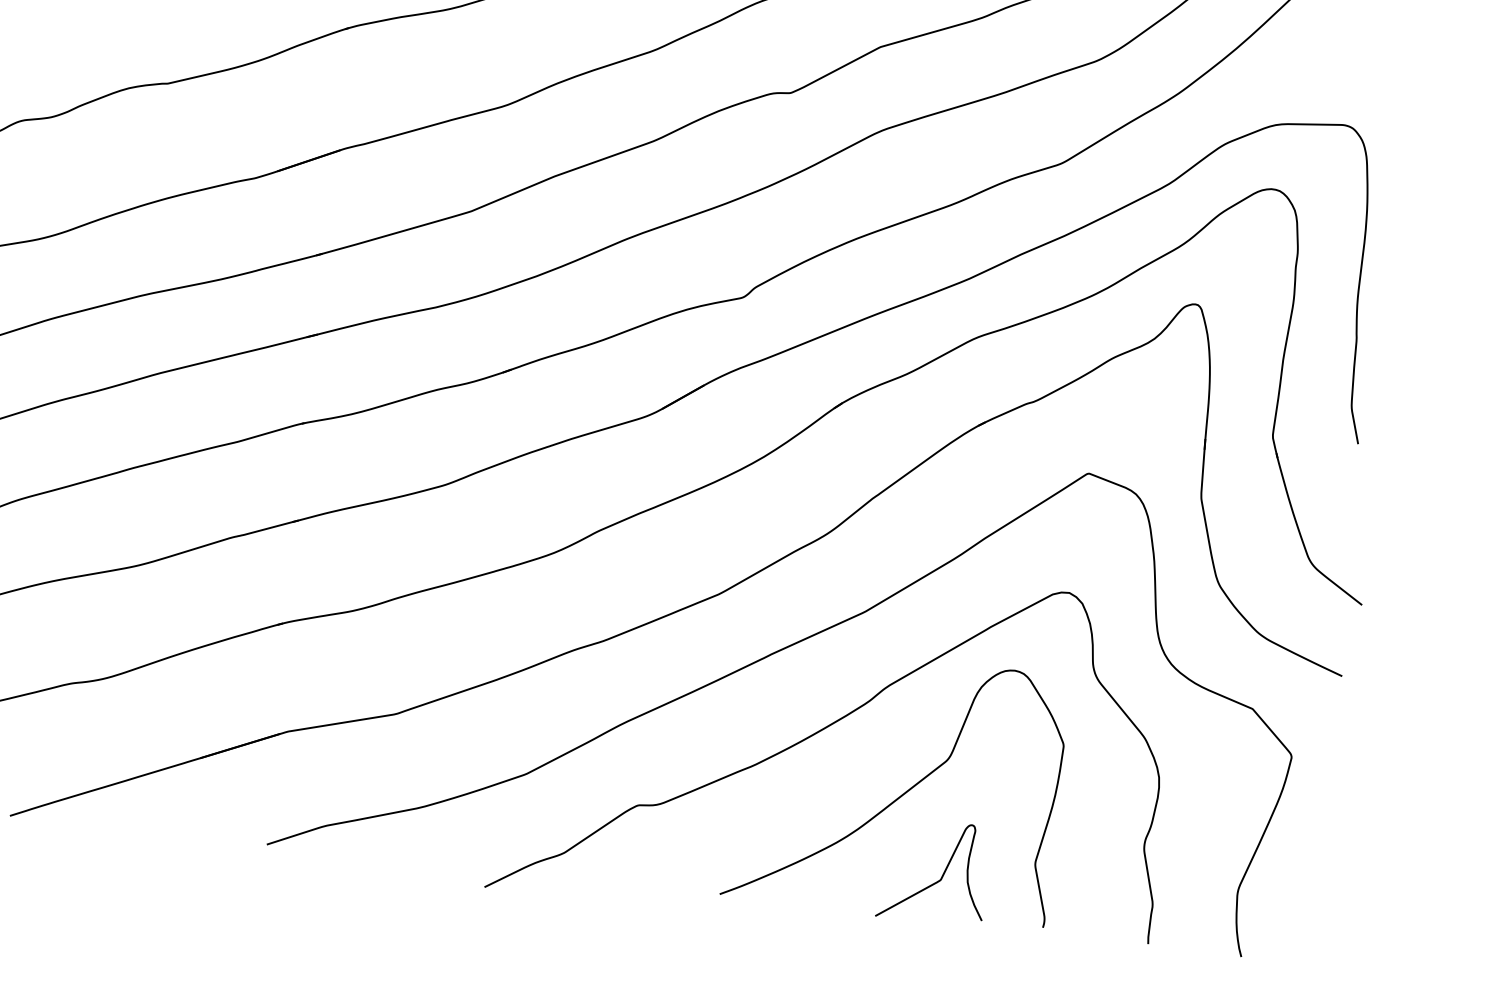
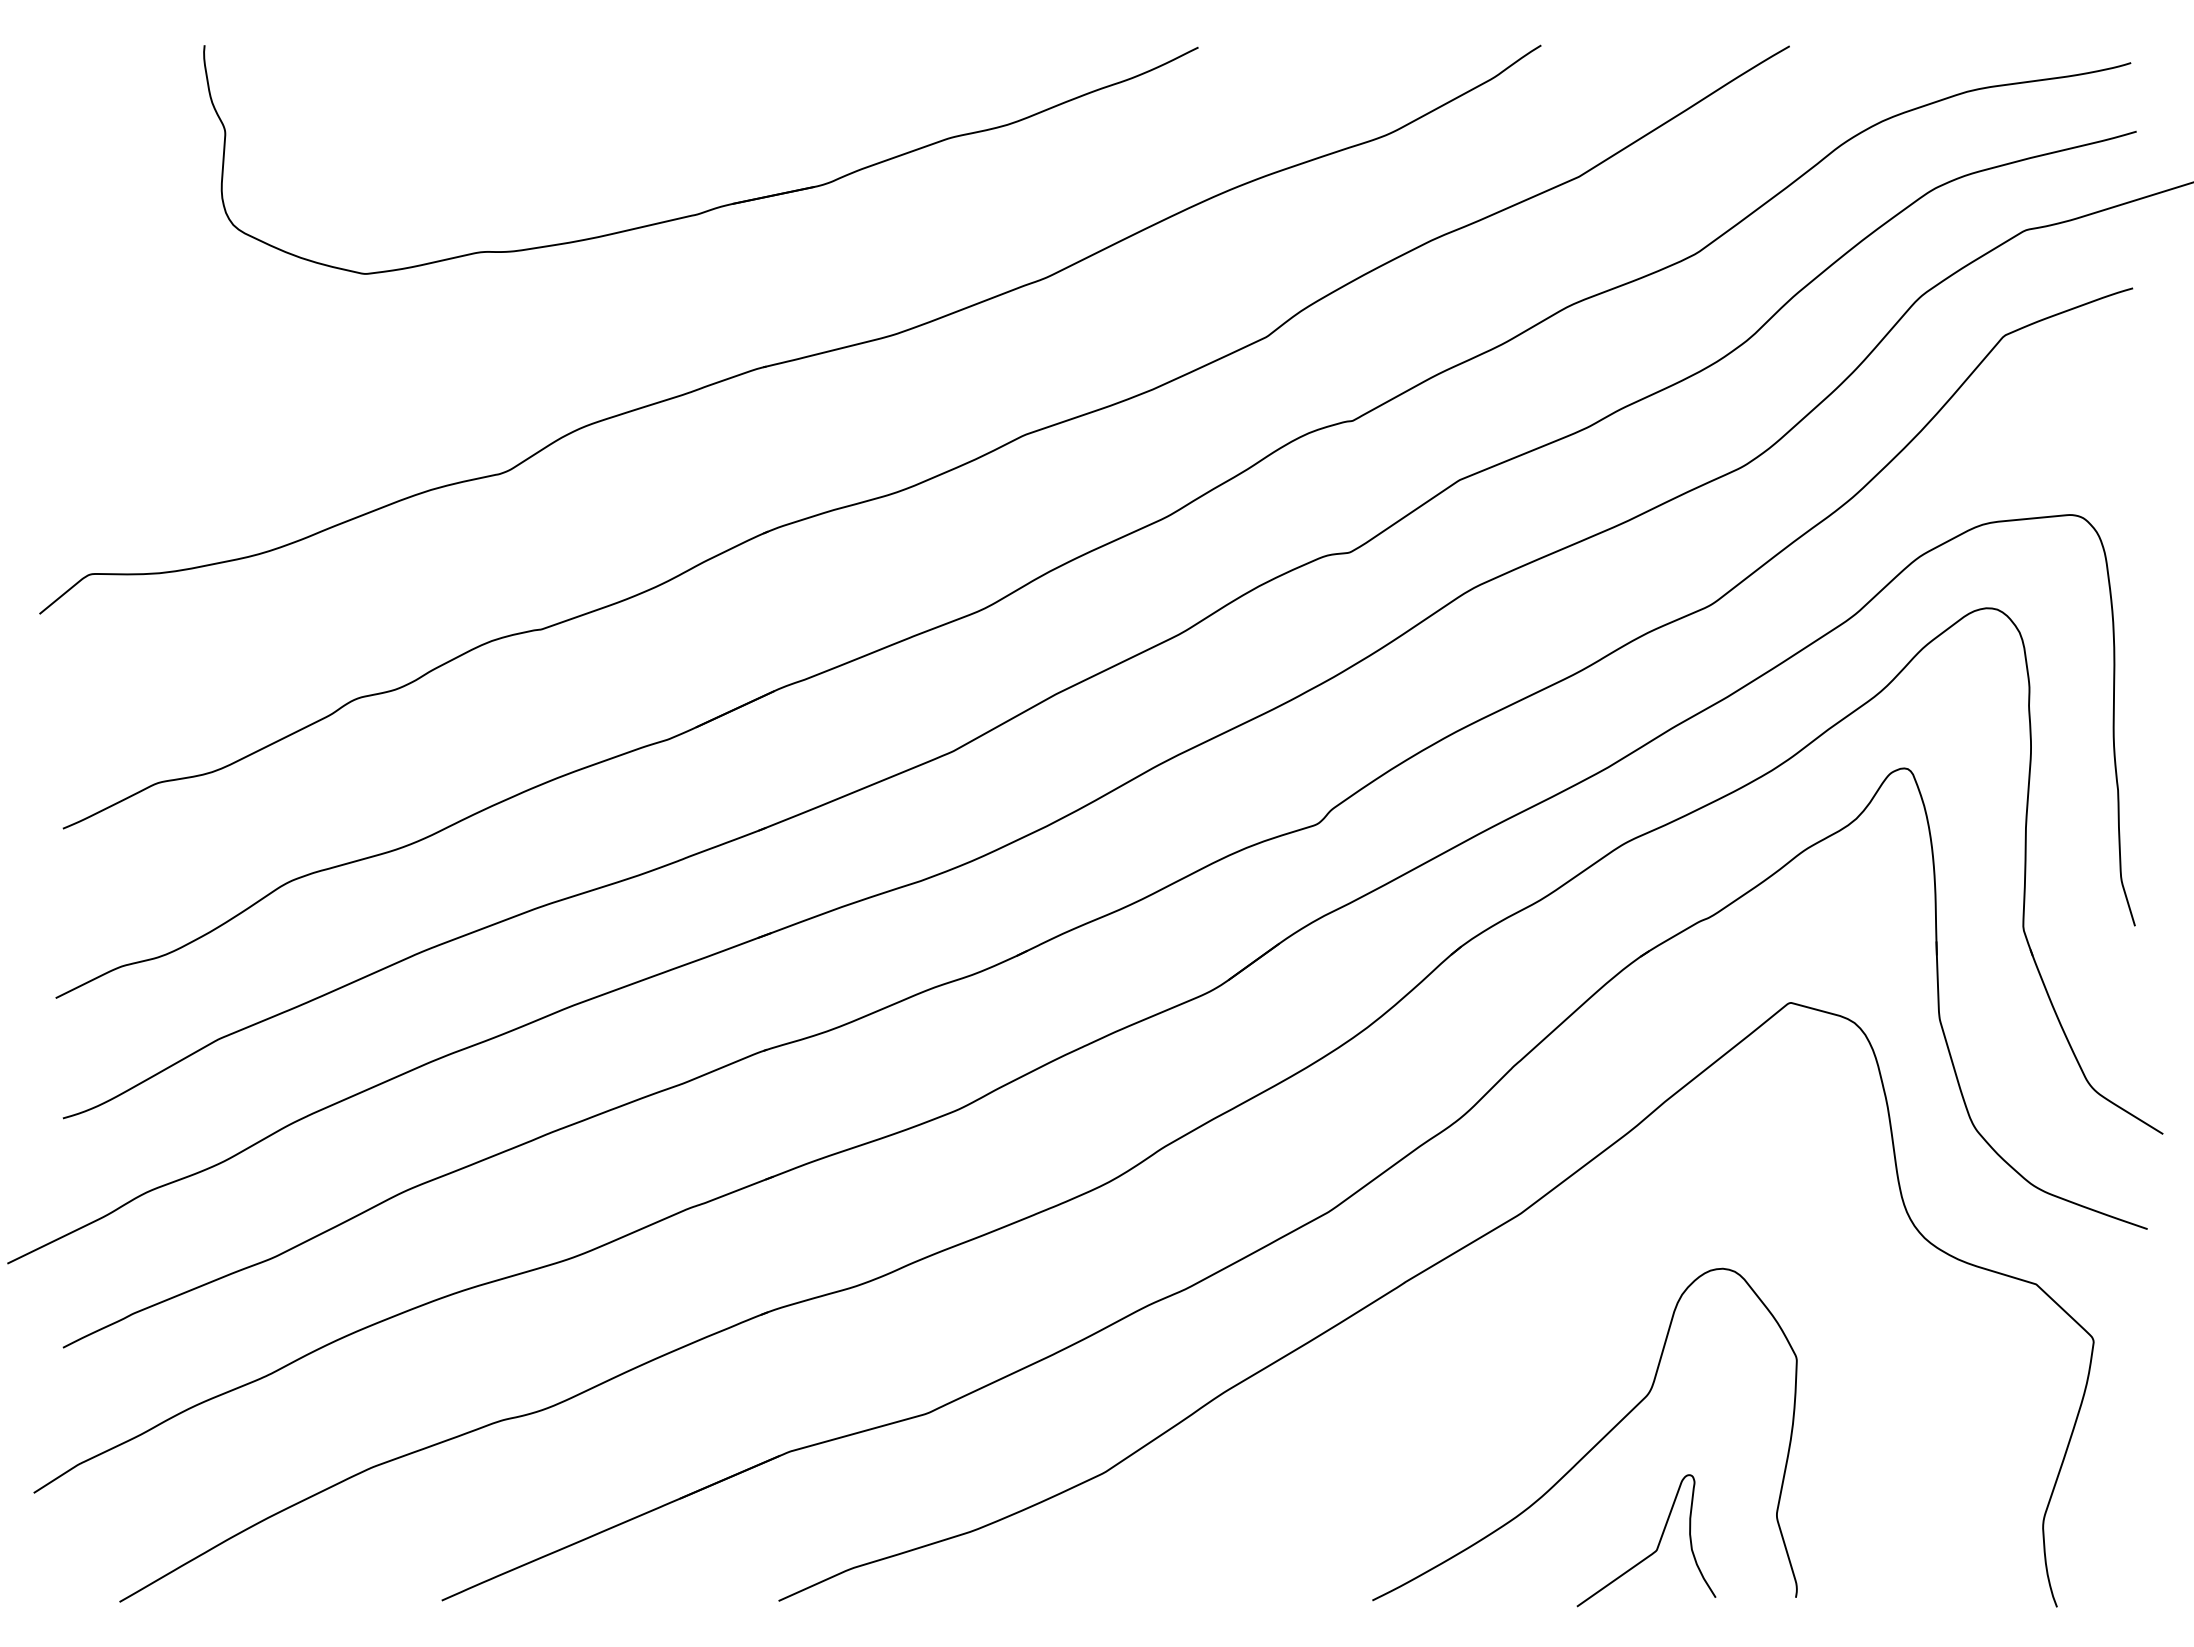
curve: (825, 729) -> (1485, 1371), removed

